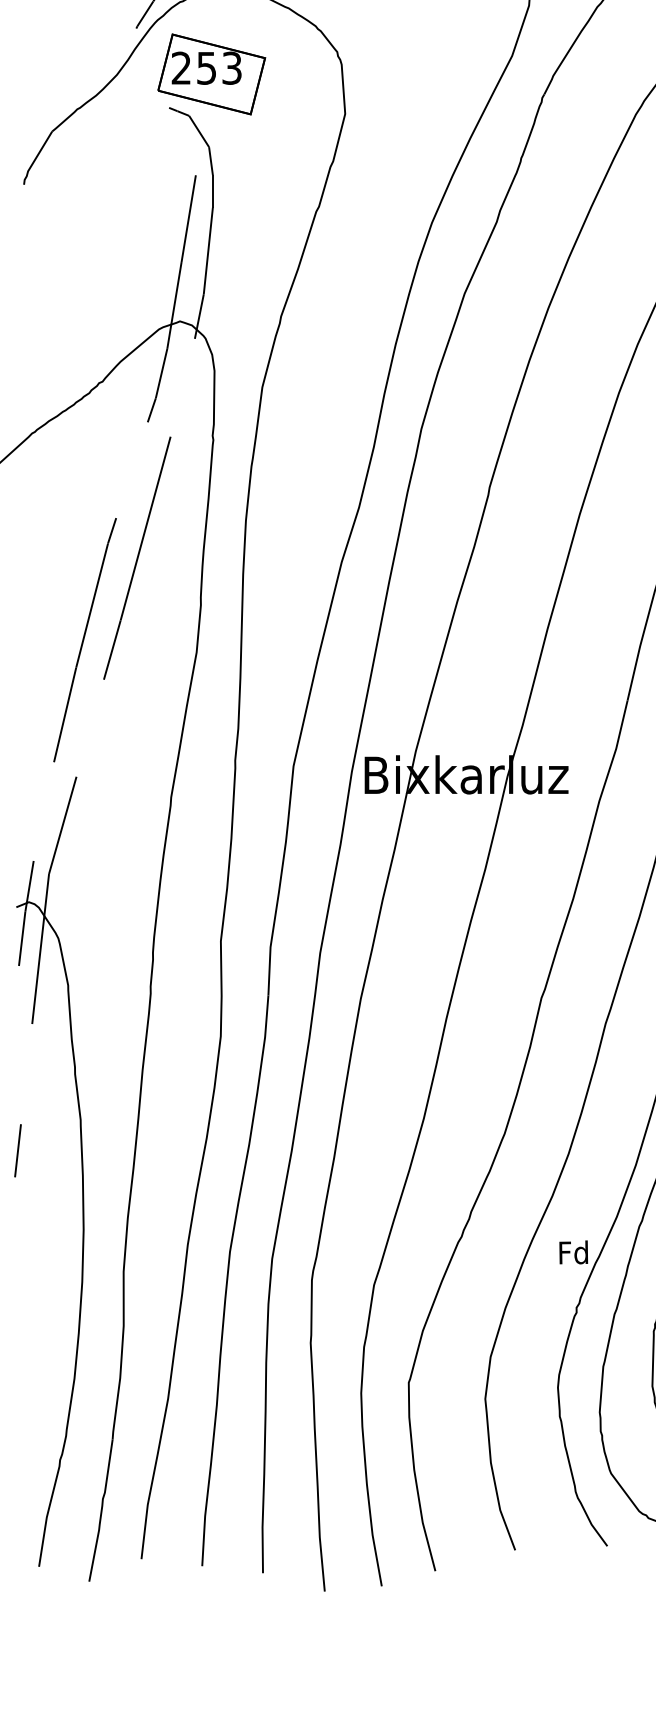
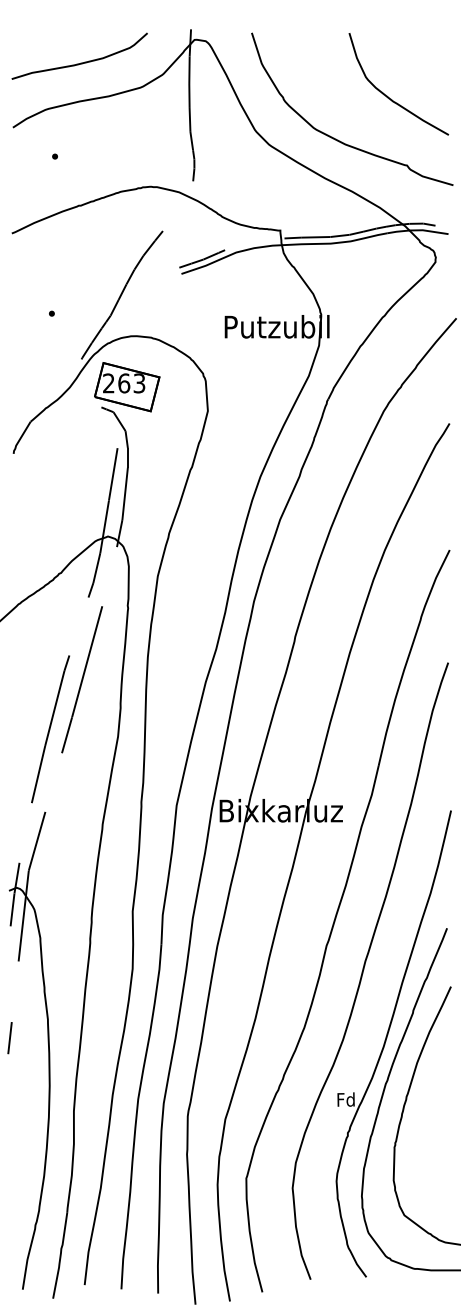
text: (207, 68) -> (124, 383), 253 -> 263

